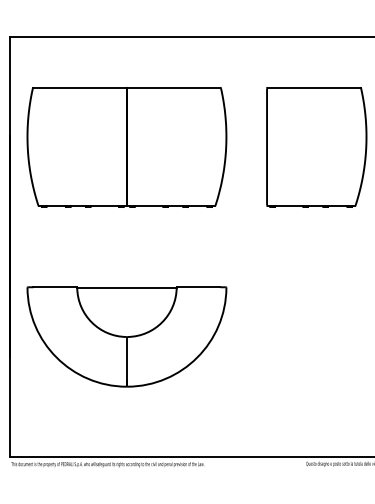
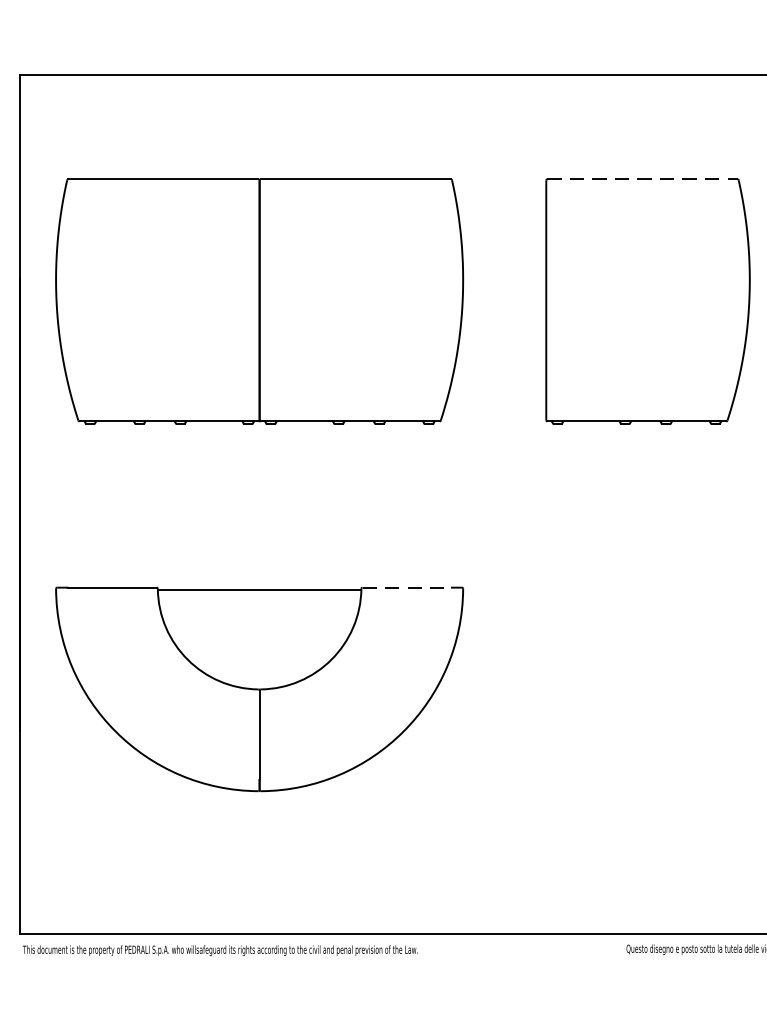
line: (314, 87) -> (643, 178), solid -> dashed
line: (198, 287) -> (406, 588), solid -> dashed

